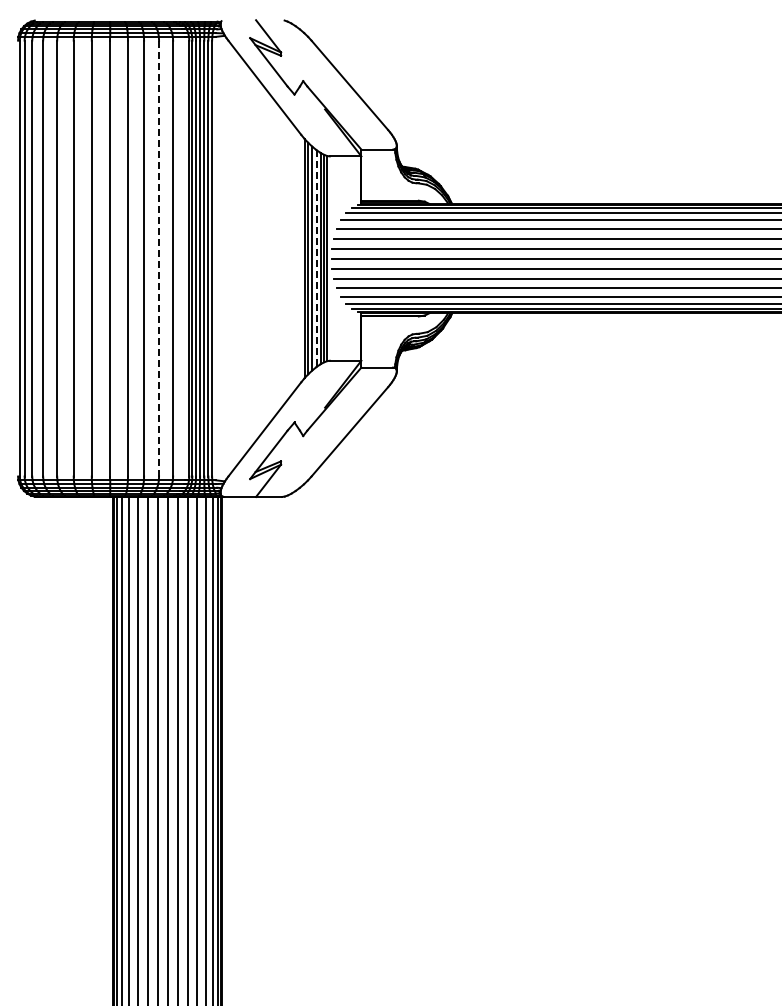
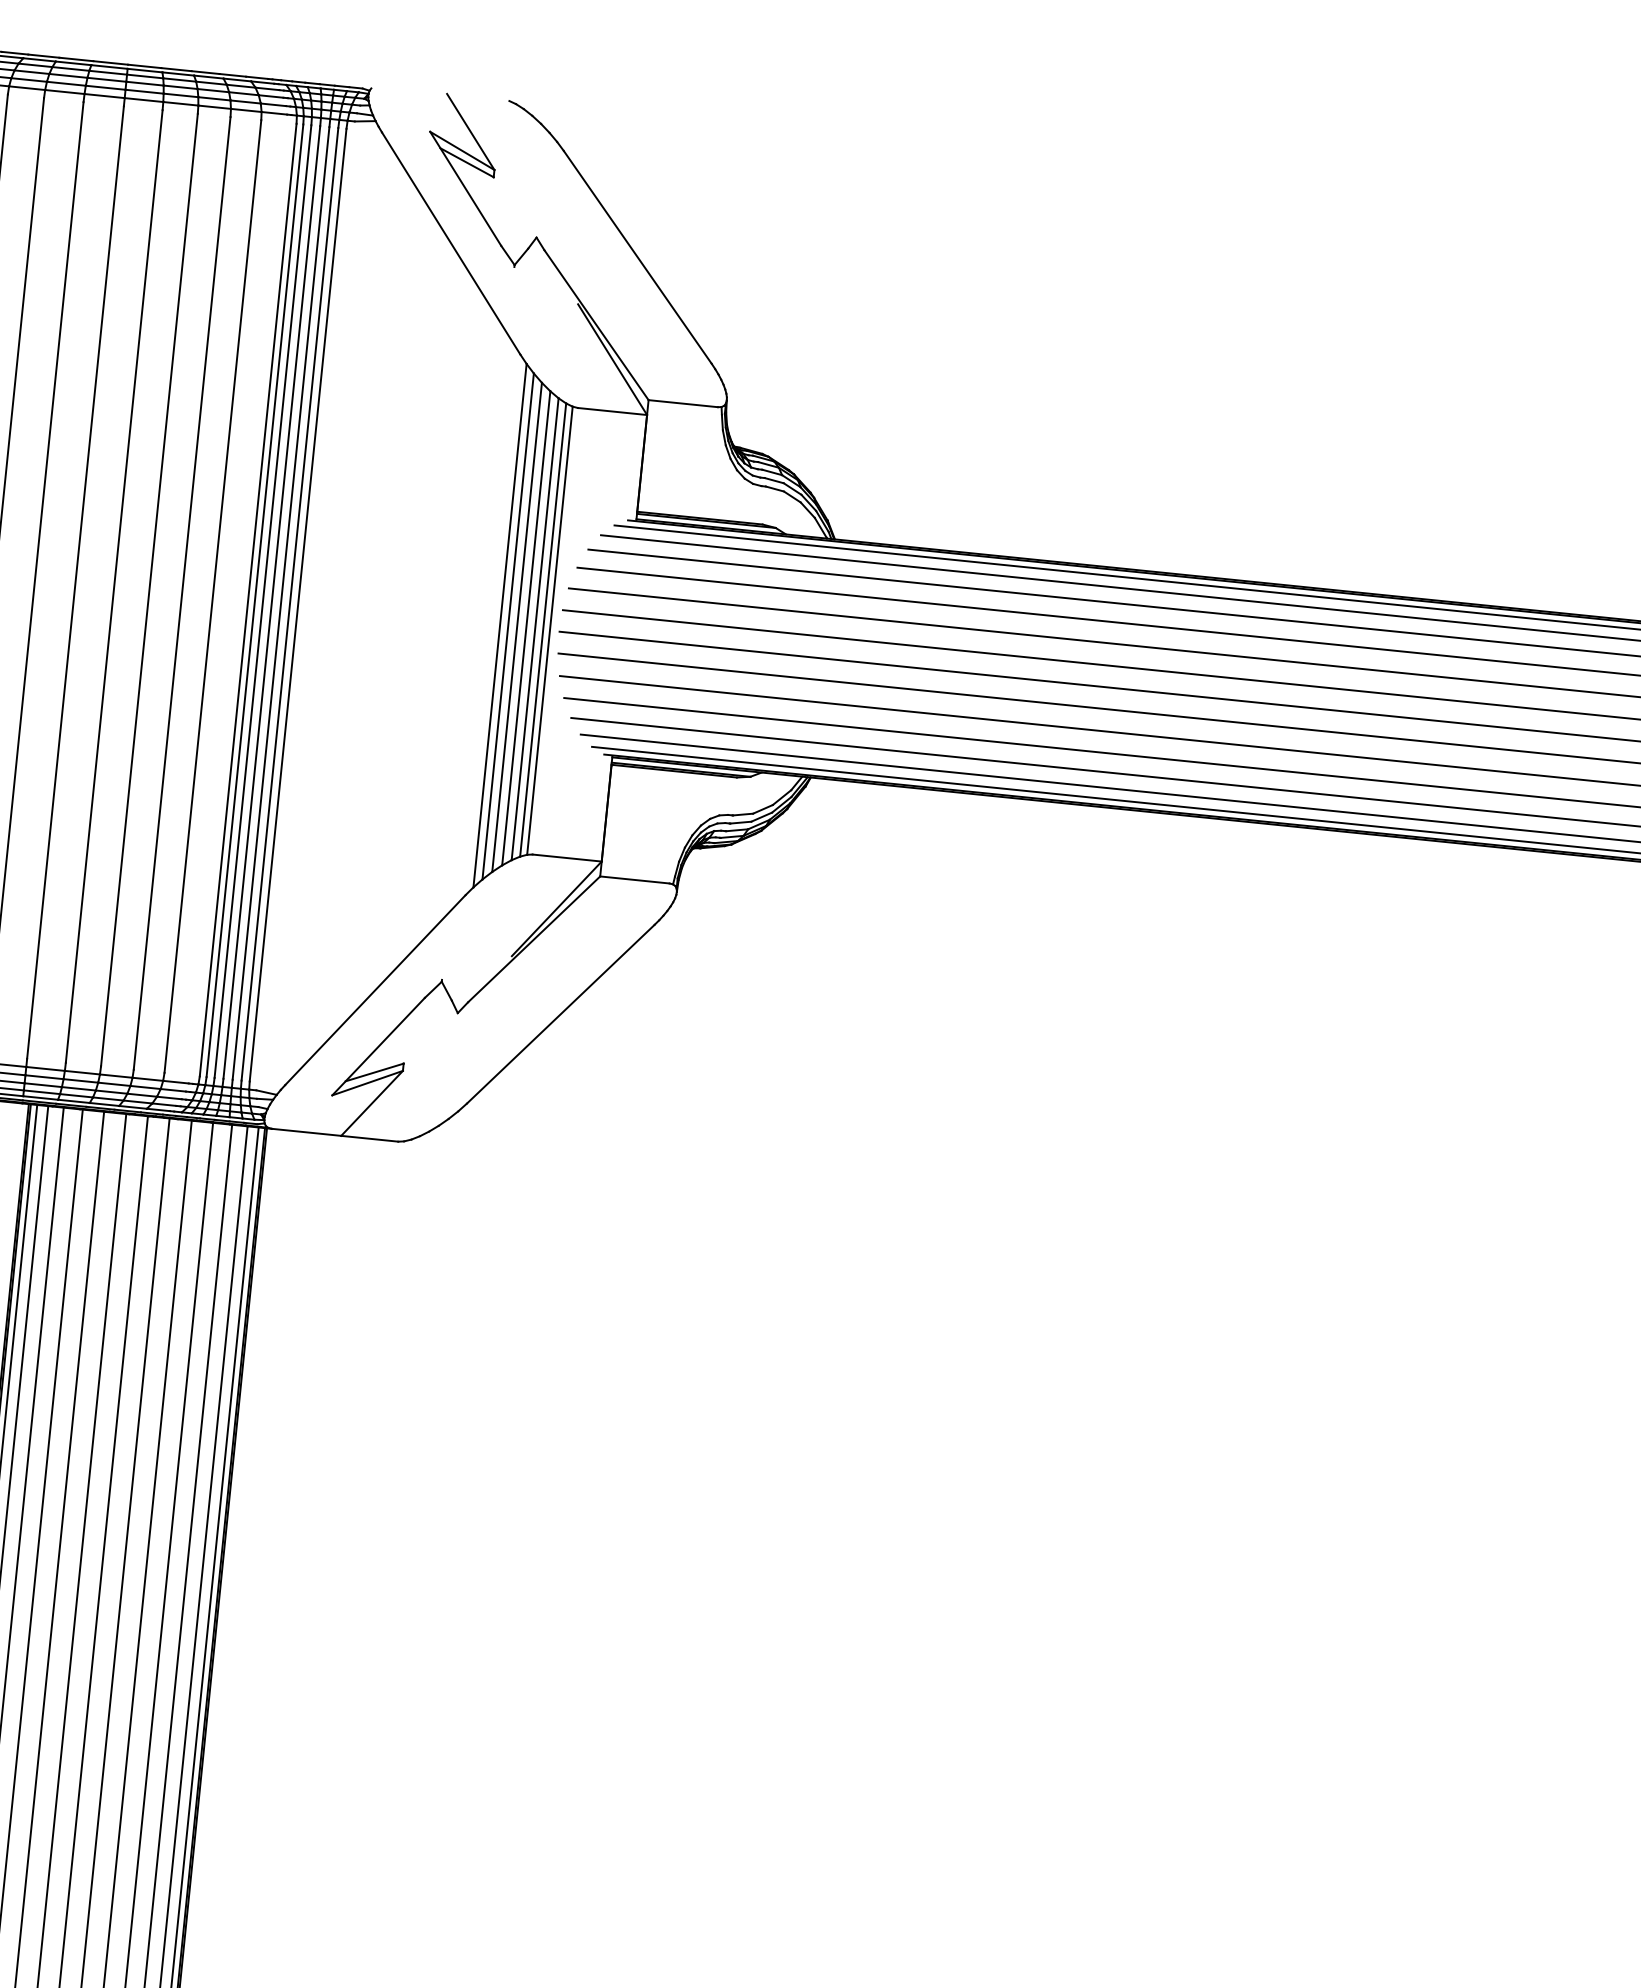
line: (159, 258) -> (183, 593), dashed -> solid
line: (316, 259) -> (526, 630), dashed -> solid

